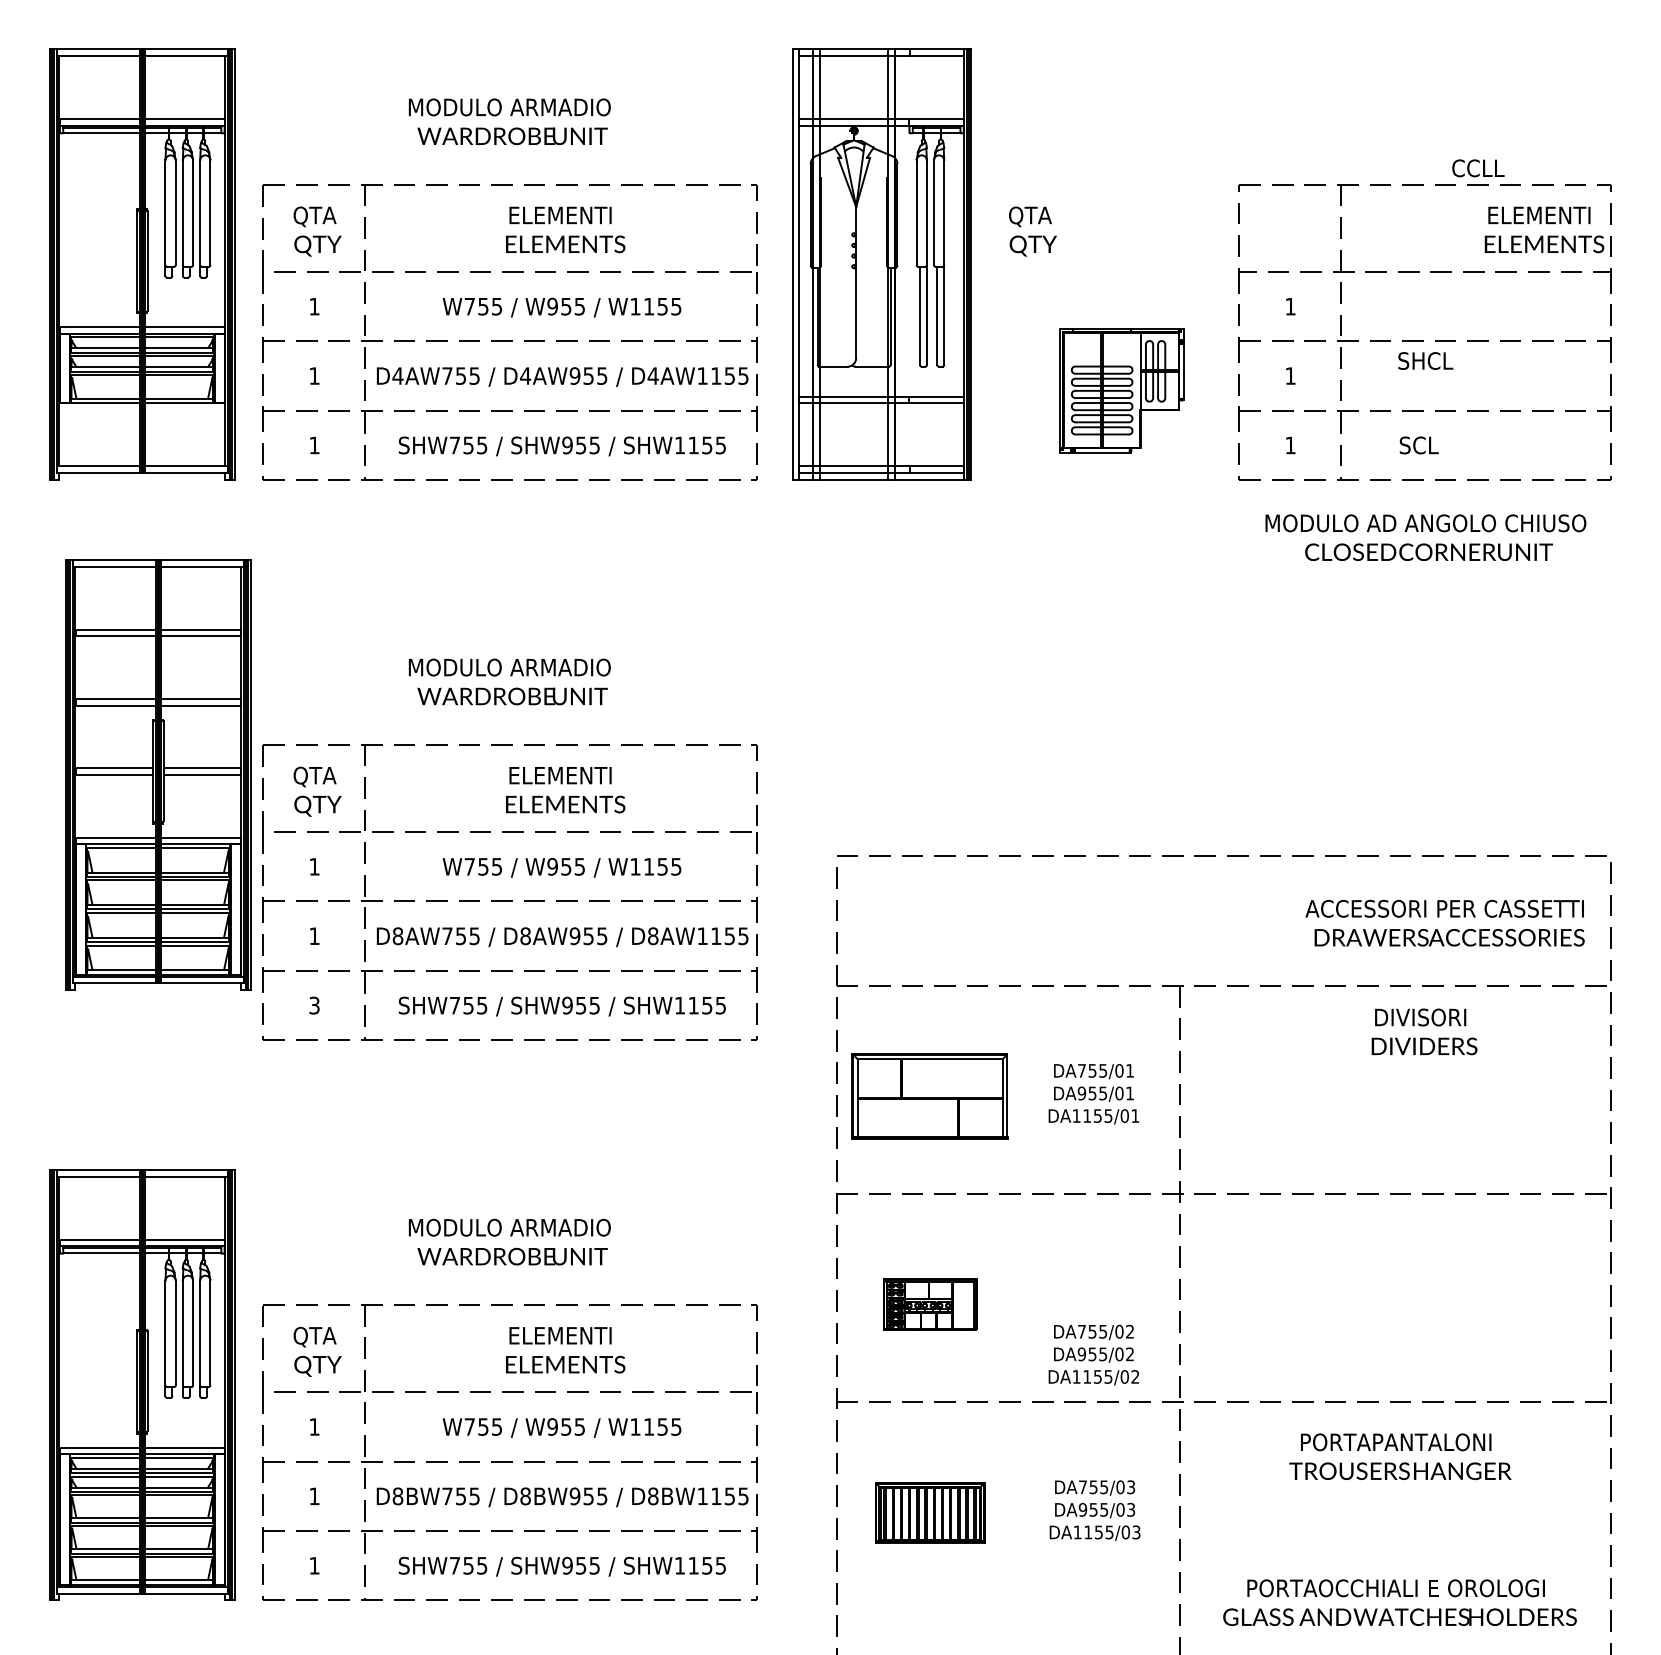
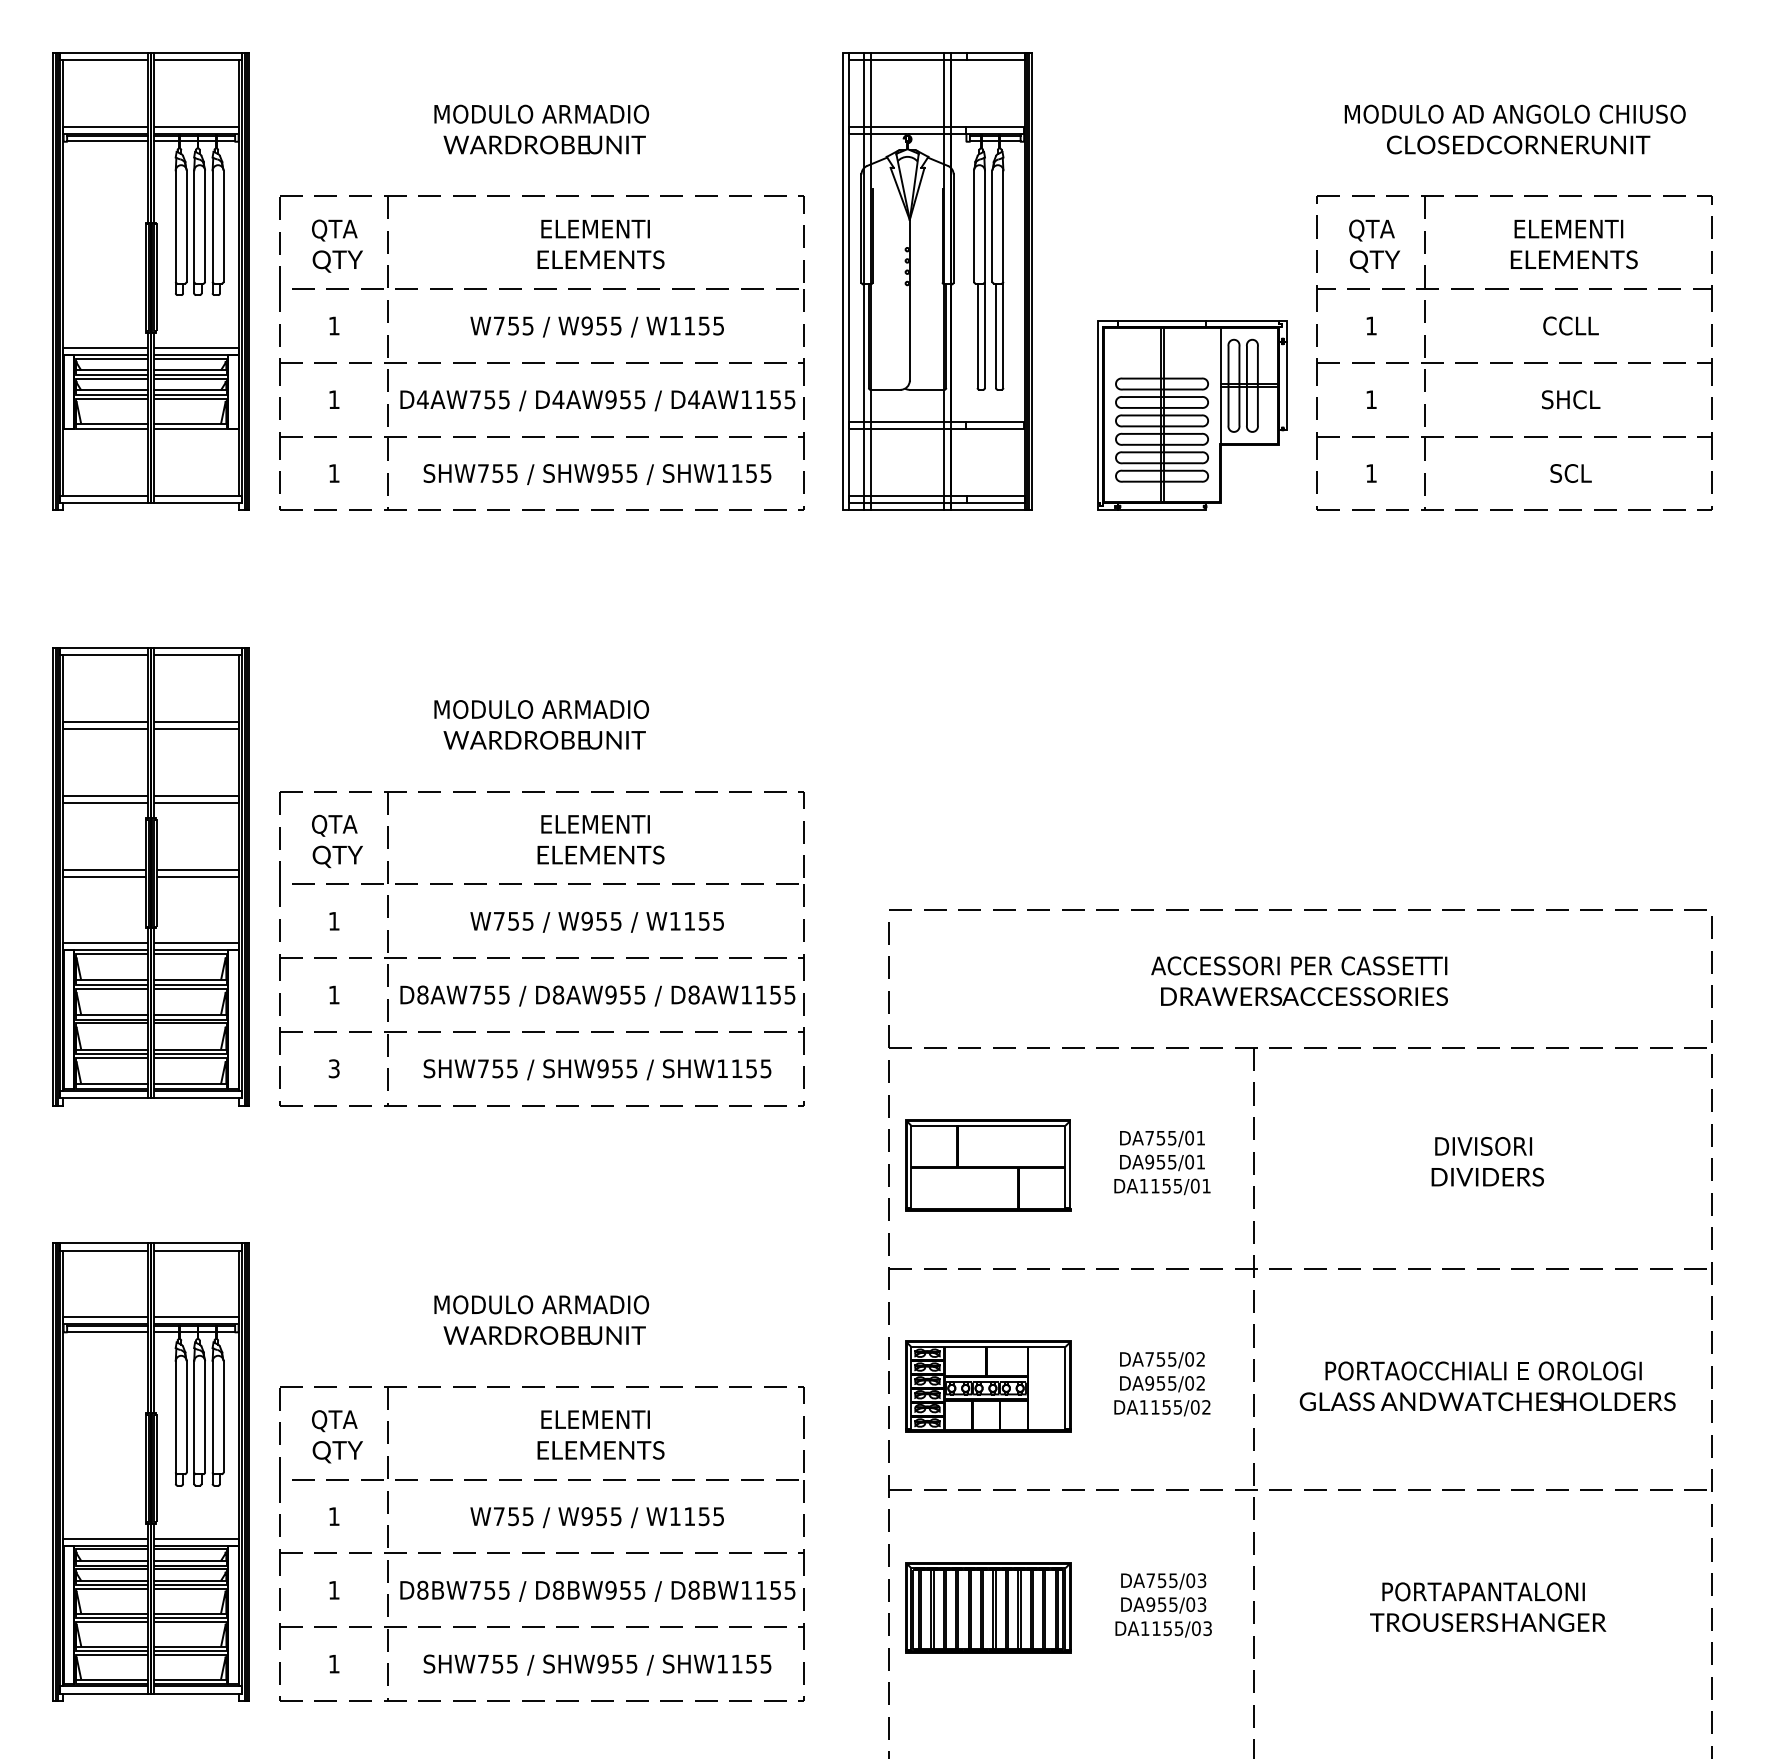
text: (1477, 167) -> (1570, 325), moved
text: (1543, 229) -> (1573, 244), moved
text: (1032, 230) -> (1374, 245), moved
text: (1426, 360) -> (1571, 399), moved
part: (1122, 390) -> (1192, 415), size x1.43
text: (1418, 445) -> (1570, 473), moved
text: (1425, 537) -> (1514, 129), moved
part: (157, 774) -> (150, 876), moved
text: (1444, 922) -> (1299, 980), moved
text: (1424, 1031) -> (1487, 1161), moved
part: (930, 1304) -> (988, 1386), size x1.67
text: (1093, 1355) -> (1162, 1384), moved
text: (1400, 1456) -> (1488, 1606), moved
part: (930, 1512) -> (988, 1607), size x1.43
text: (1399, 1602) -> (1487, 1386), moved

